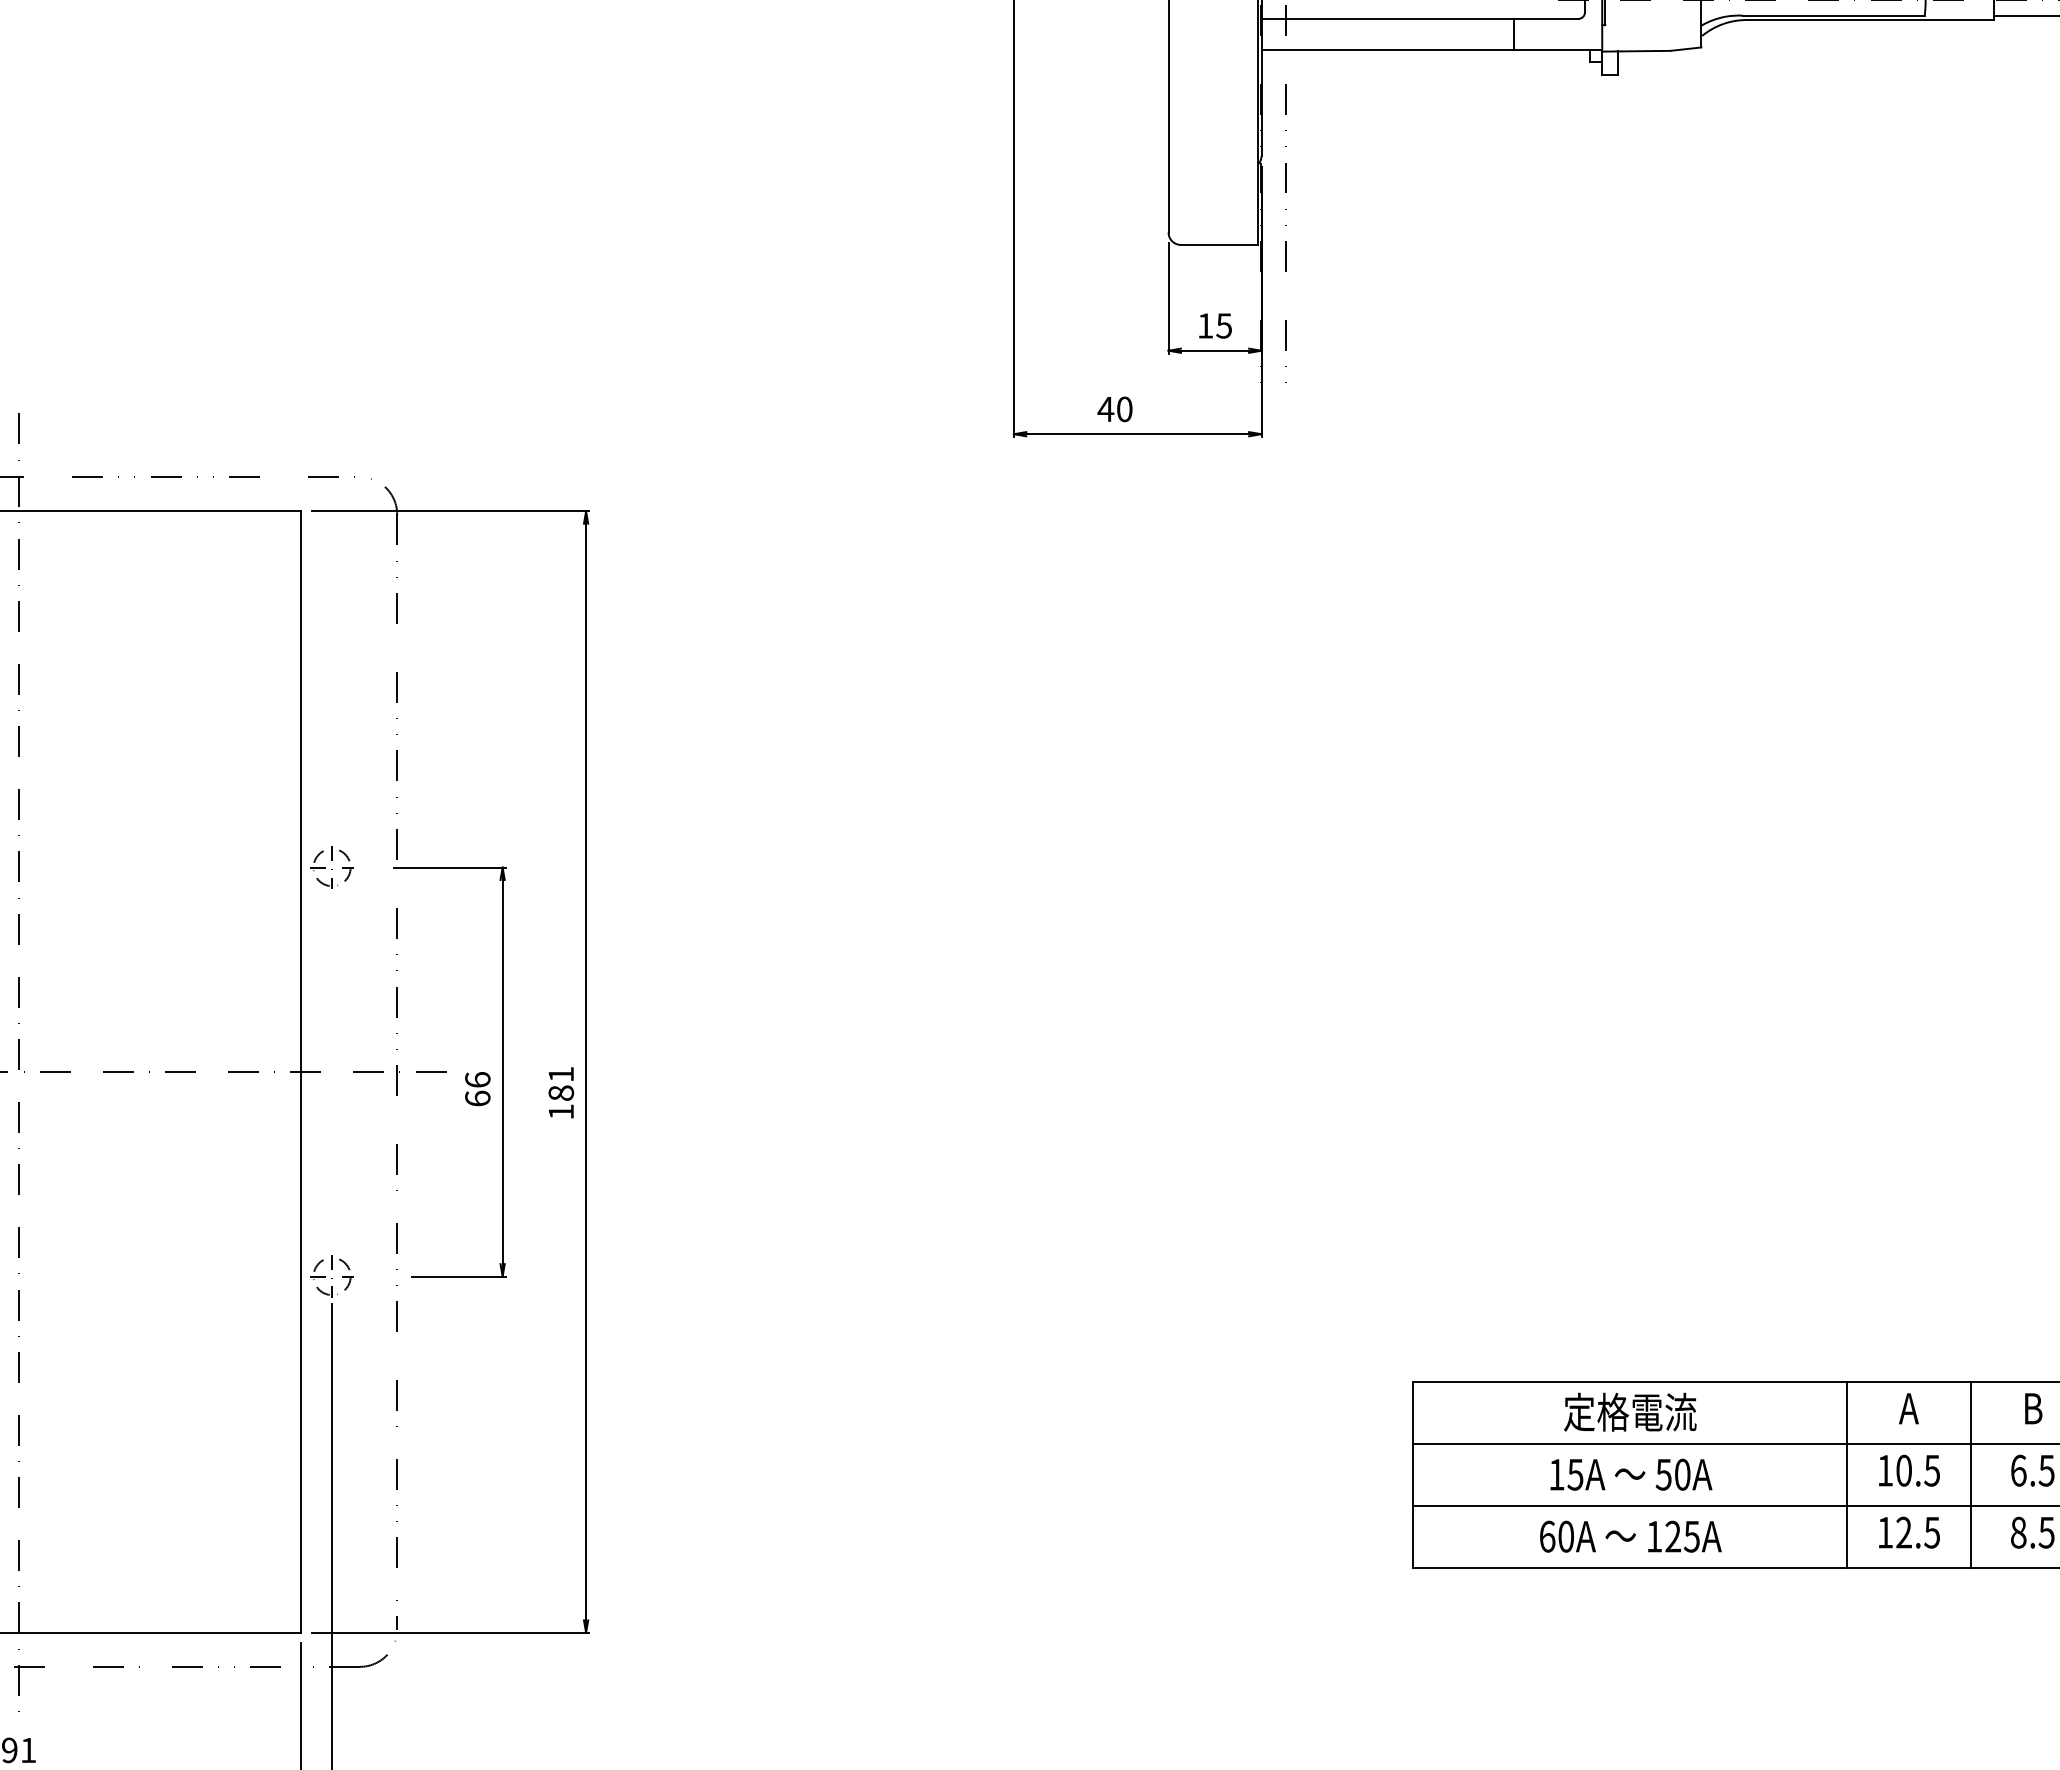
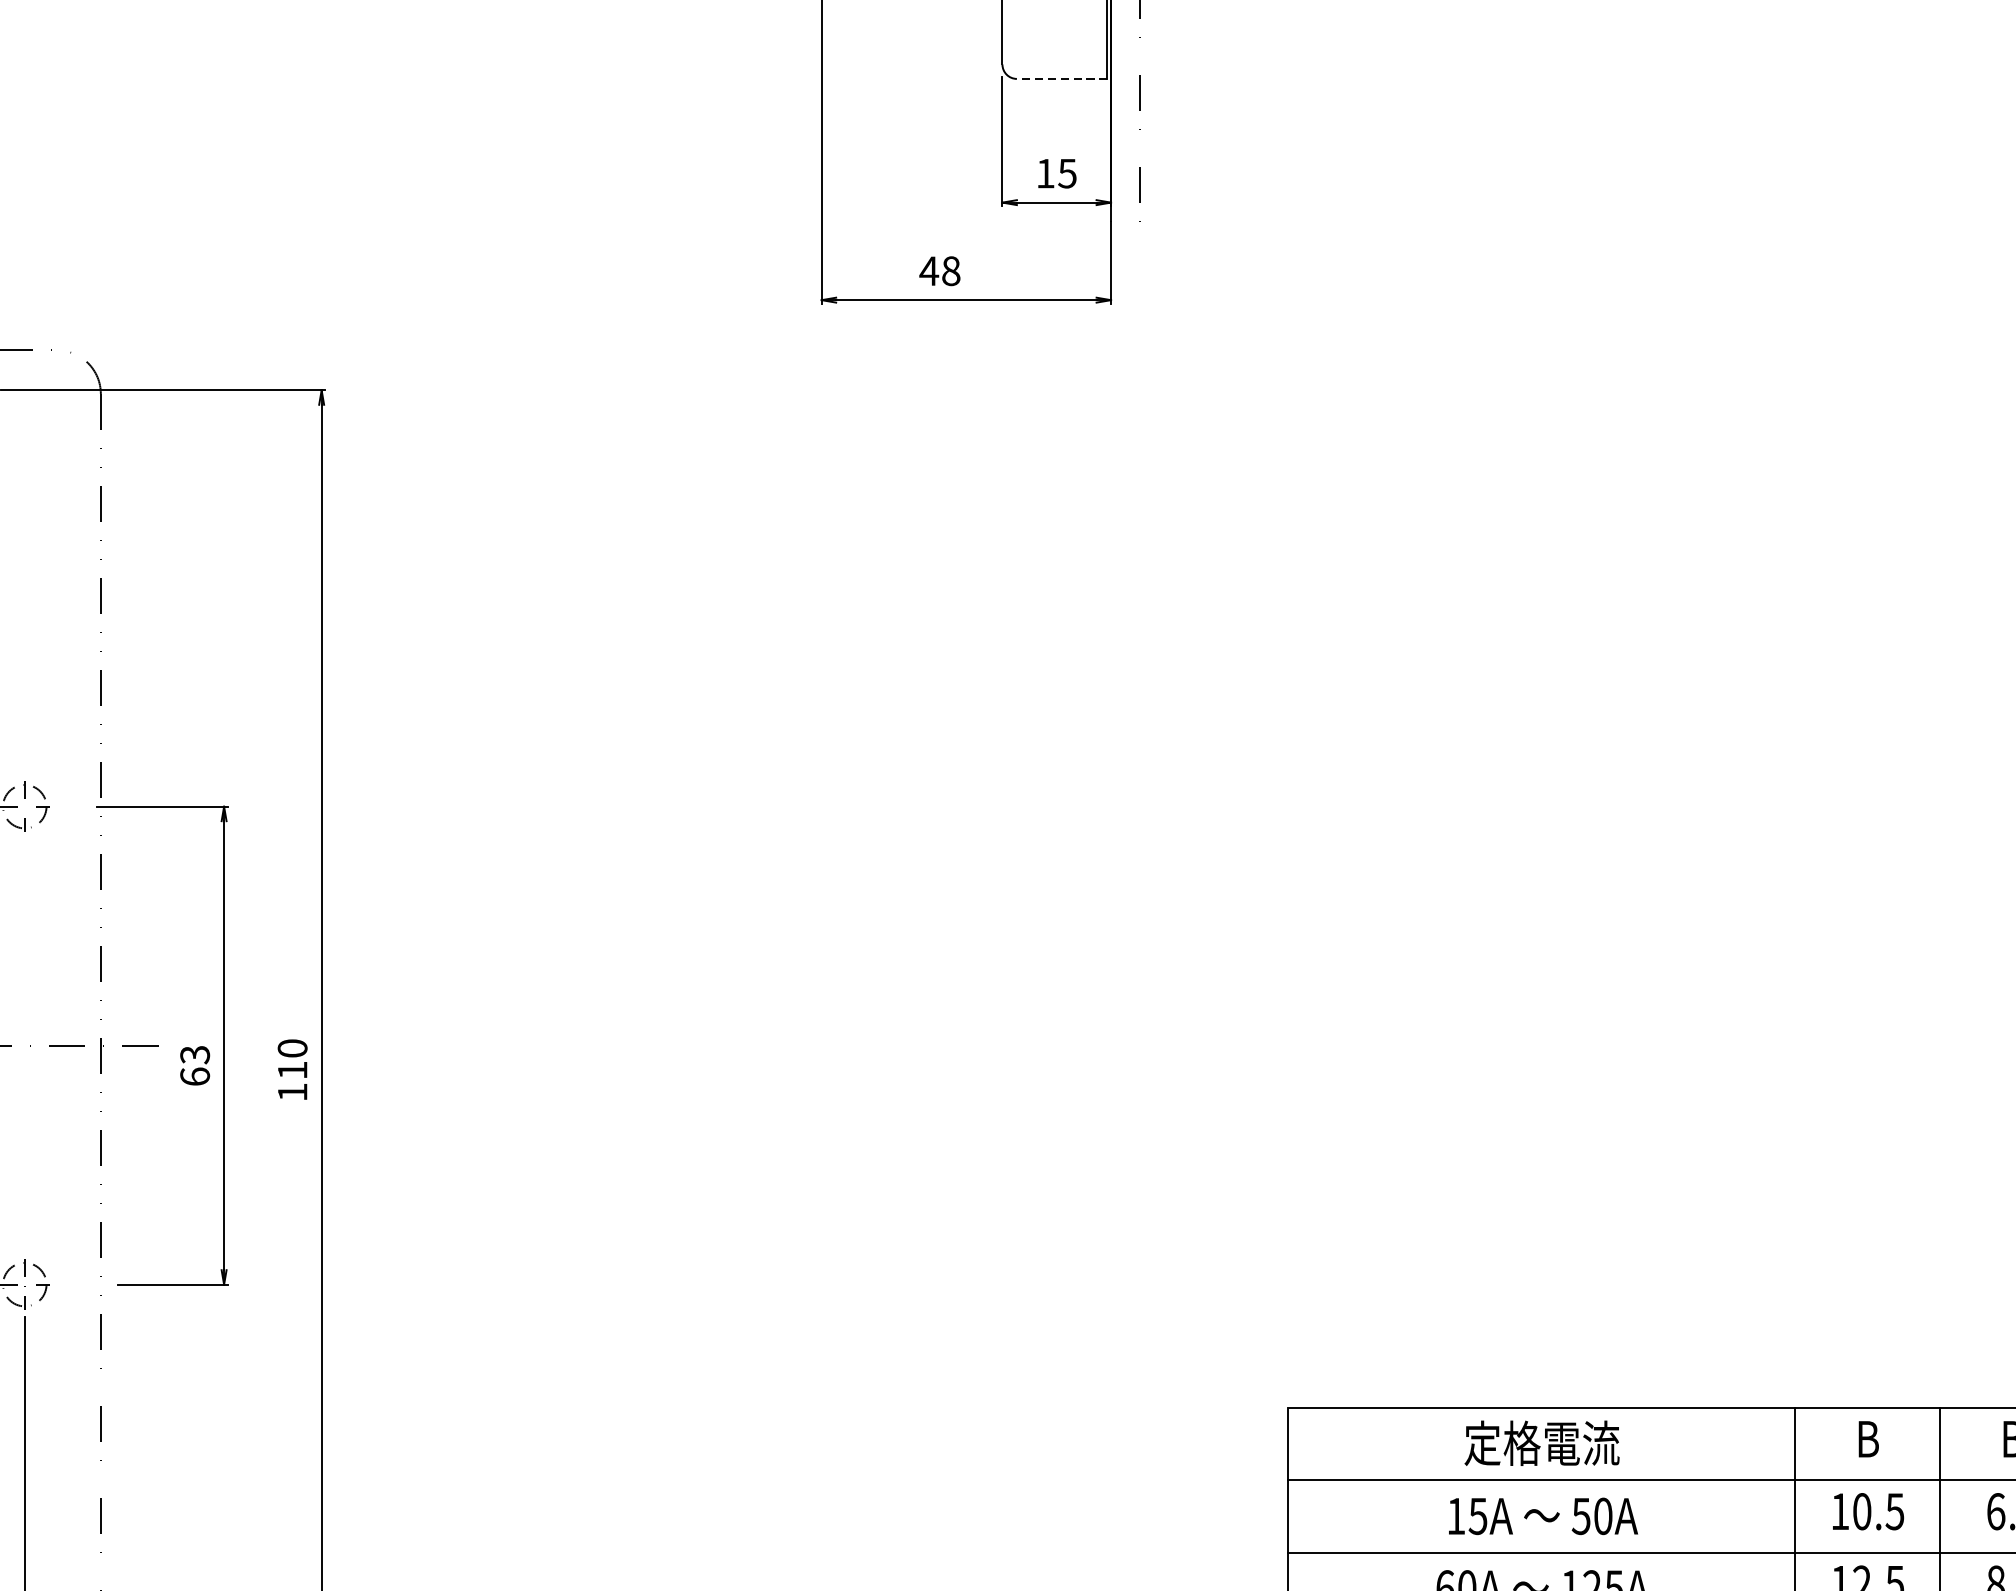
line: (1219, 244) -> (1061, 78), solid -> dashed
text: (1124, 409) -> (950, 271), 40 -> 48
text: (477, 1080) -> (194, 1055), 66 -> 63
text: (561, 1083) -> (292, 1059), 181 -> 110
text: (1908, 1408) -> (1867, 1438), A -> B

